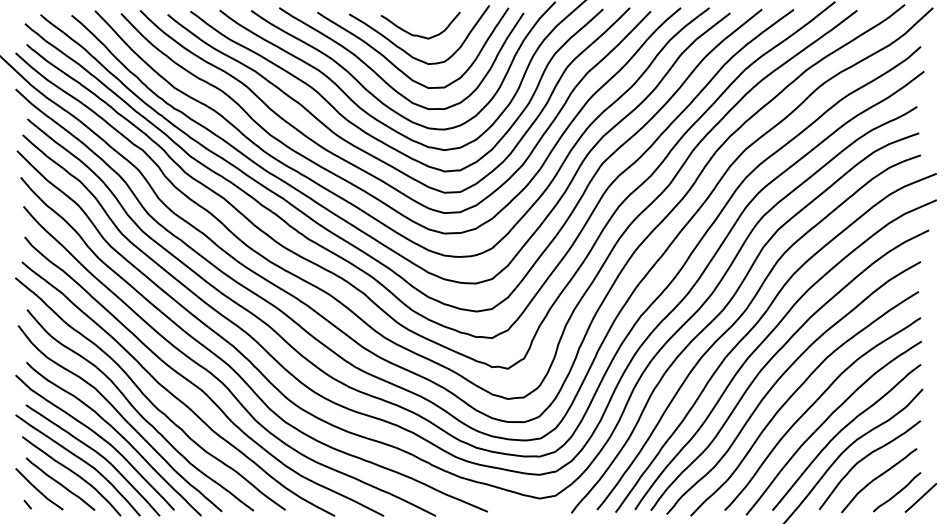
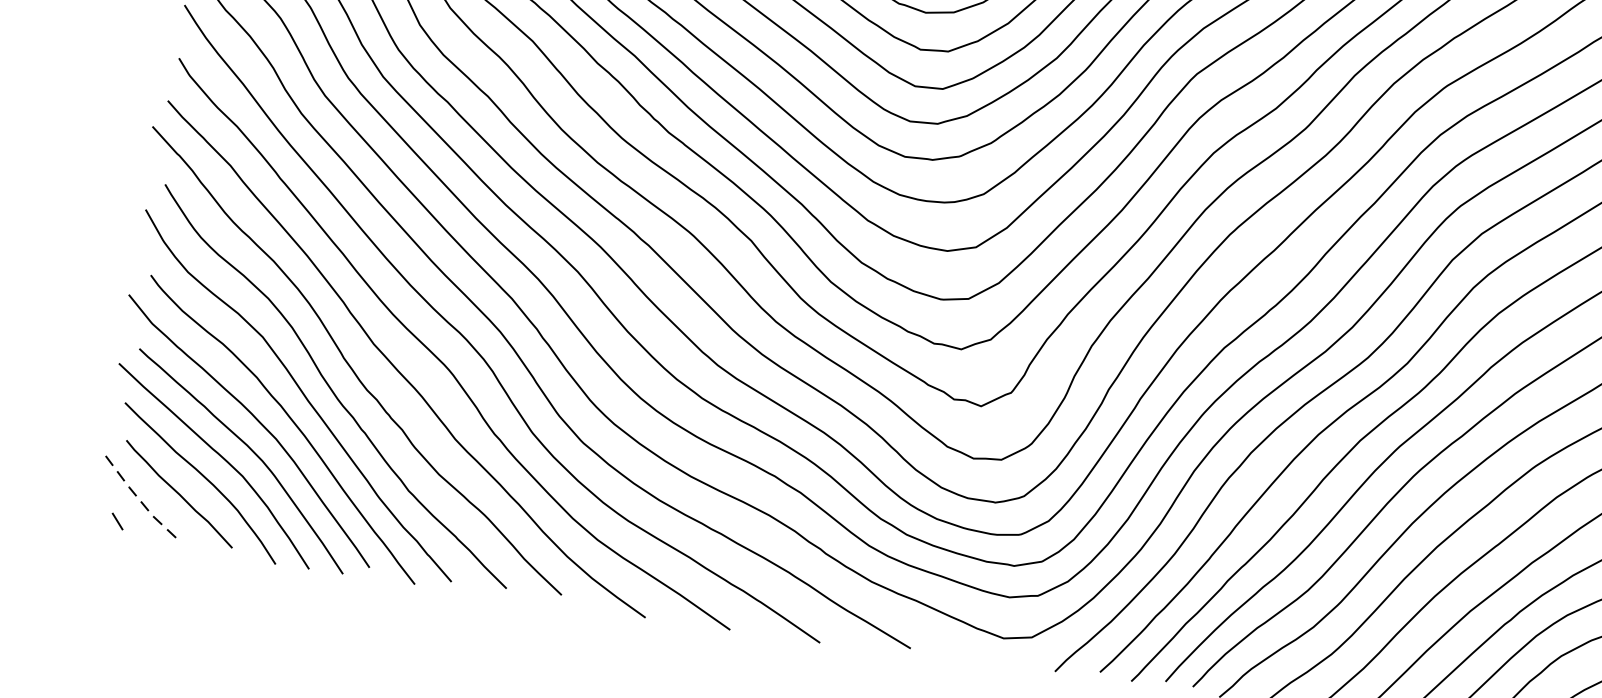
line: (38, 490) -> (139, 499), solid -> dashed

